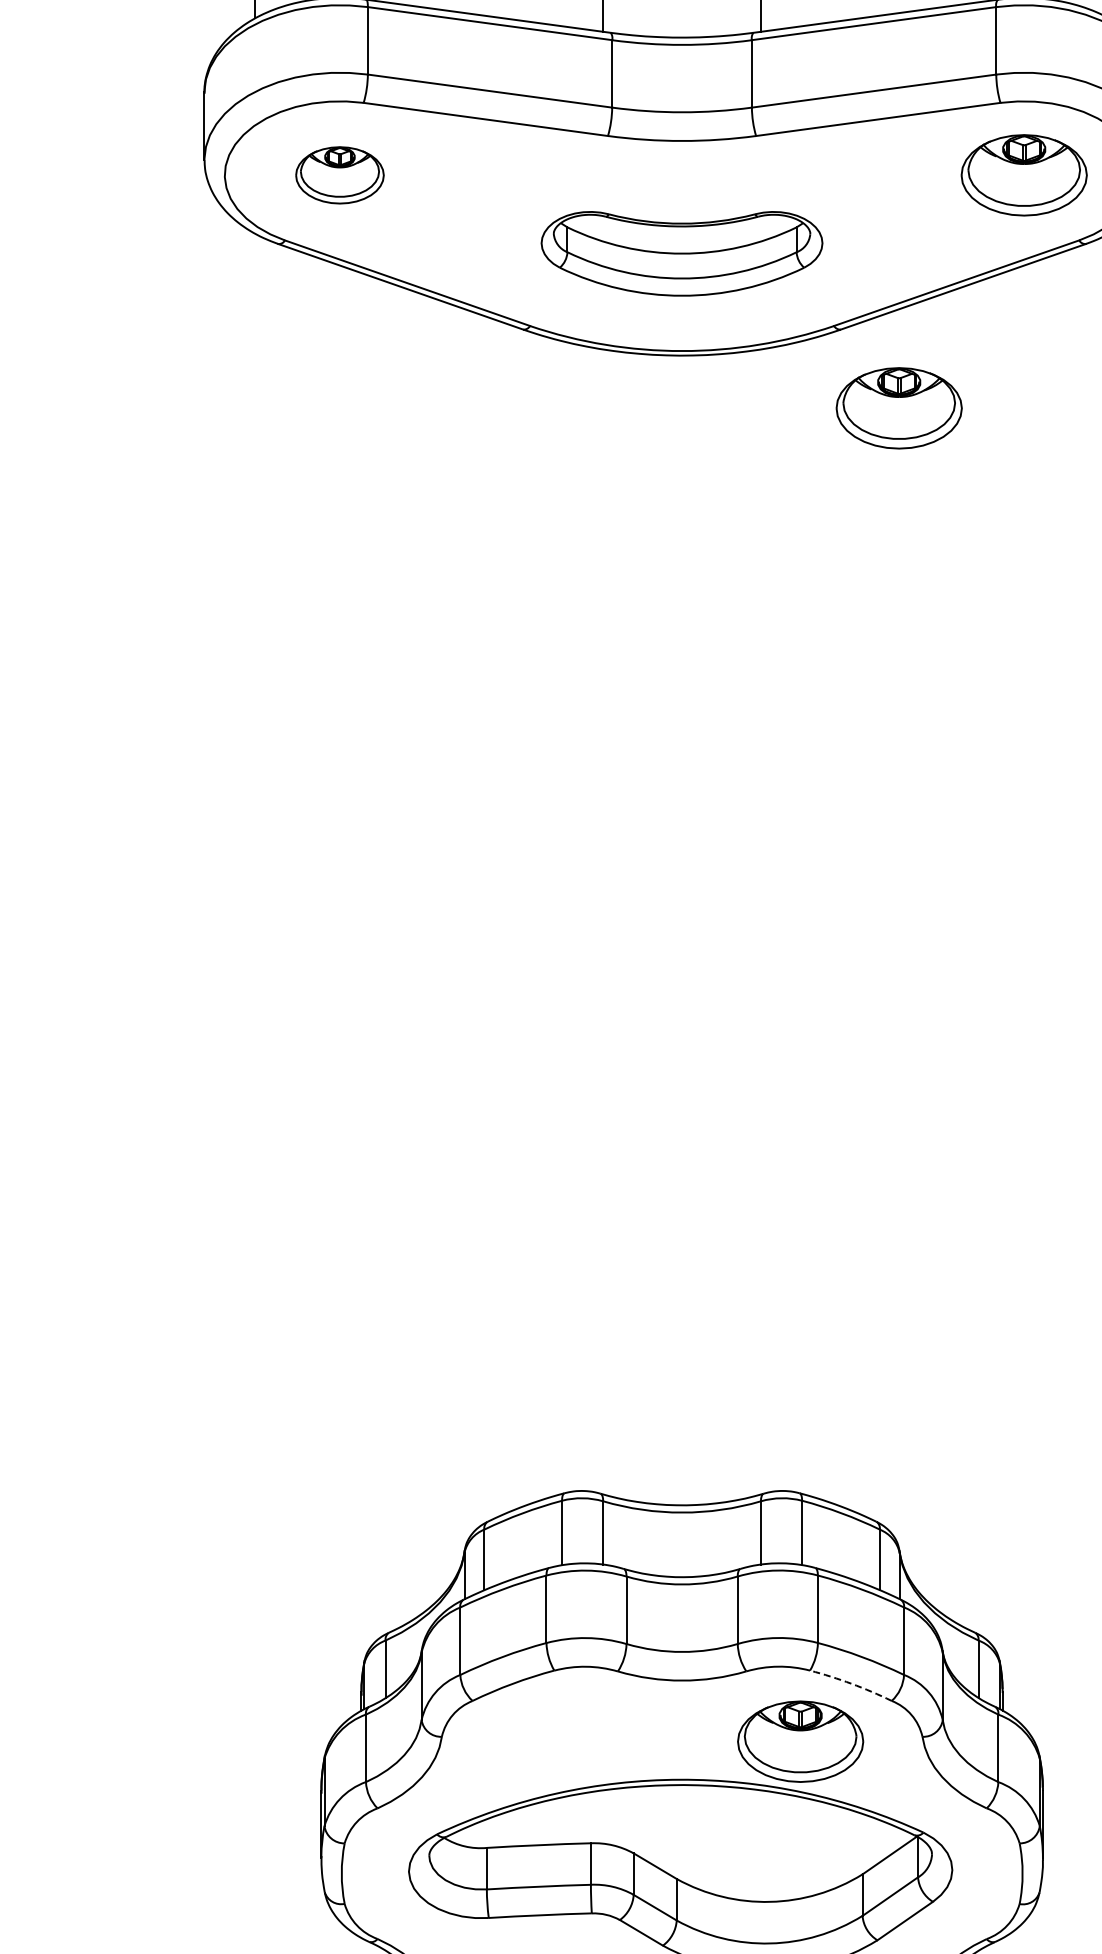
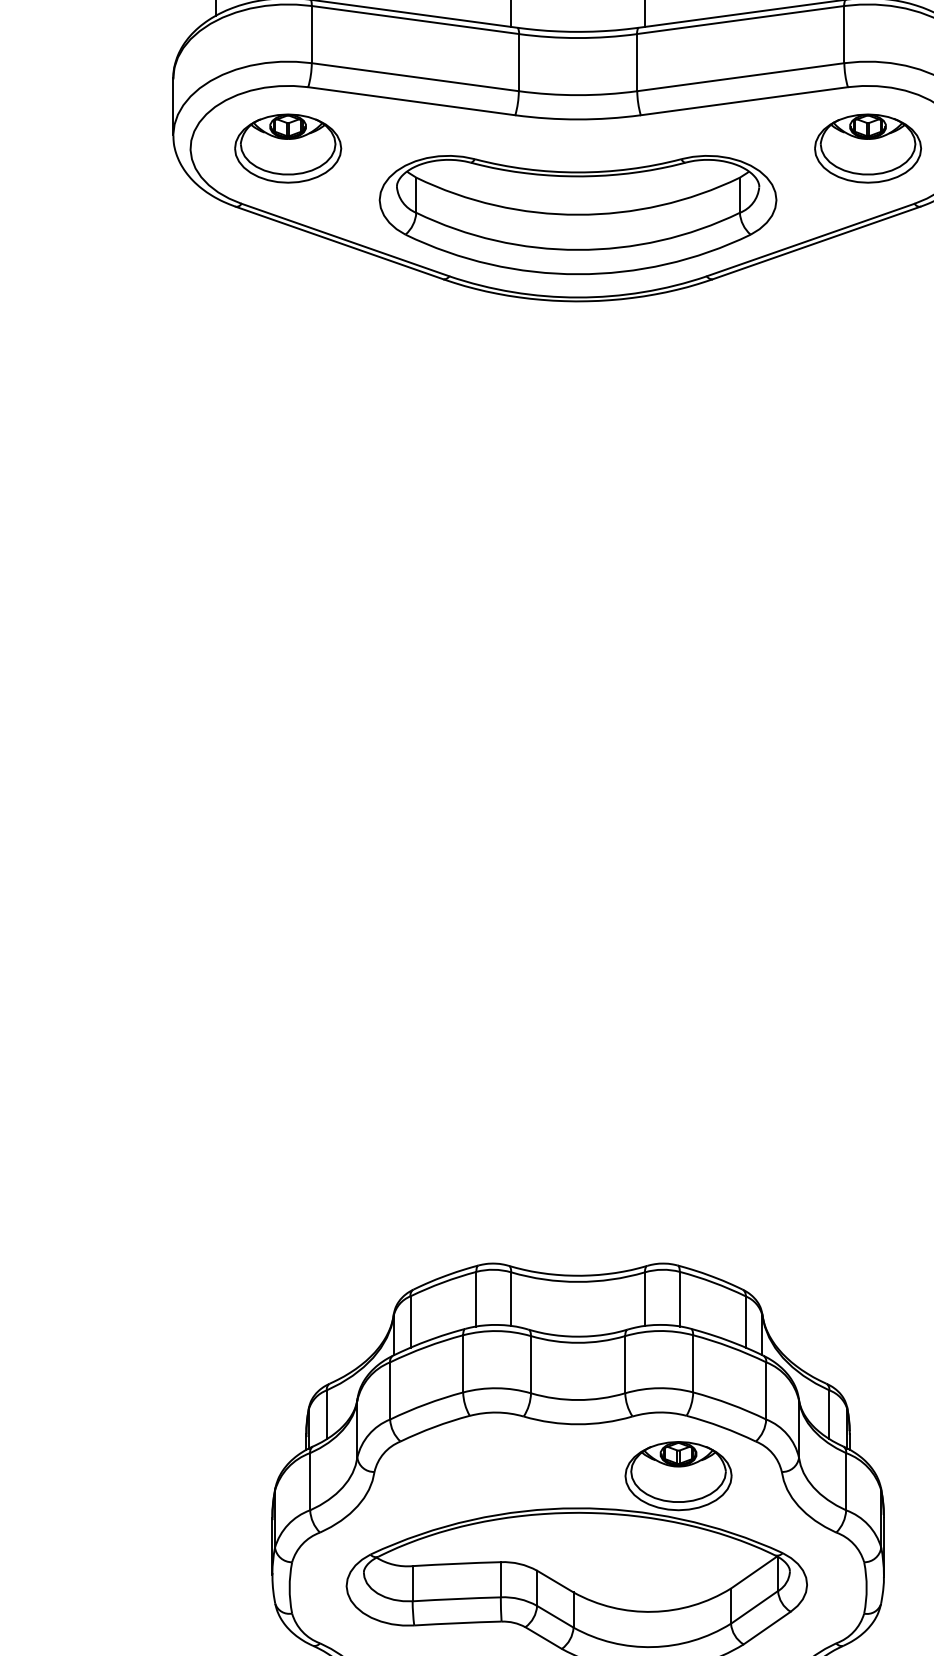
part: (339, 175) -> (287, 148), size x1.43
part: (681, 253) -> (577, 214), size x1.67
part: (898, 408) -> (761, 346), removed
arc: (851, 1683) -> (721, 1426), dashed -> solid

